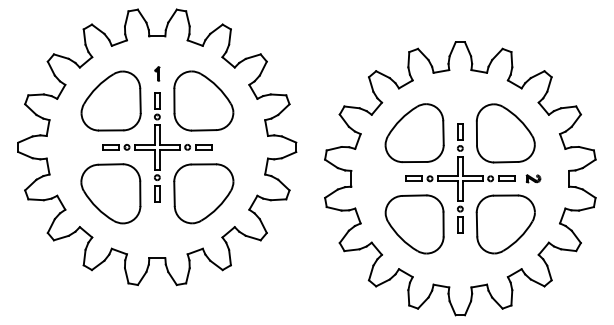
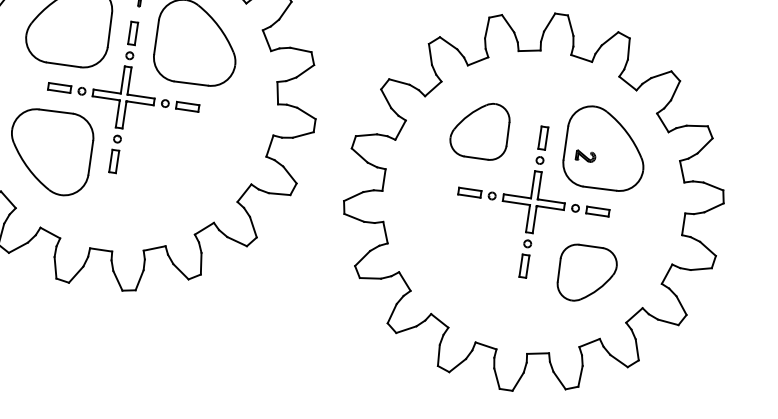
part: (414, 133) -> (480, 130), size x0.7
part: (533, 178) -> (585, 156), moved
part: (203, 193) -> (177, 170), removed
part: (414, 224) -> (461, 255), removed
part: (505, 224) -> (586, 274), size x0.7

